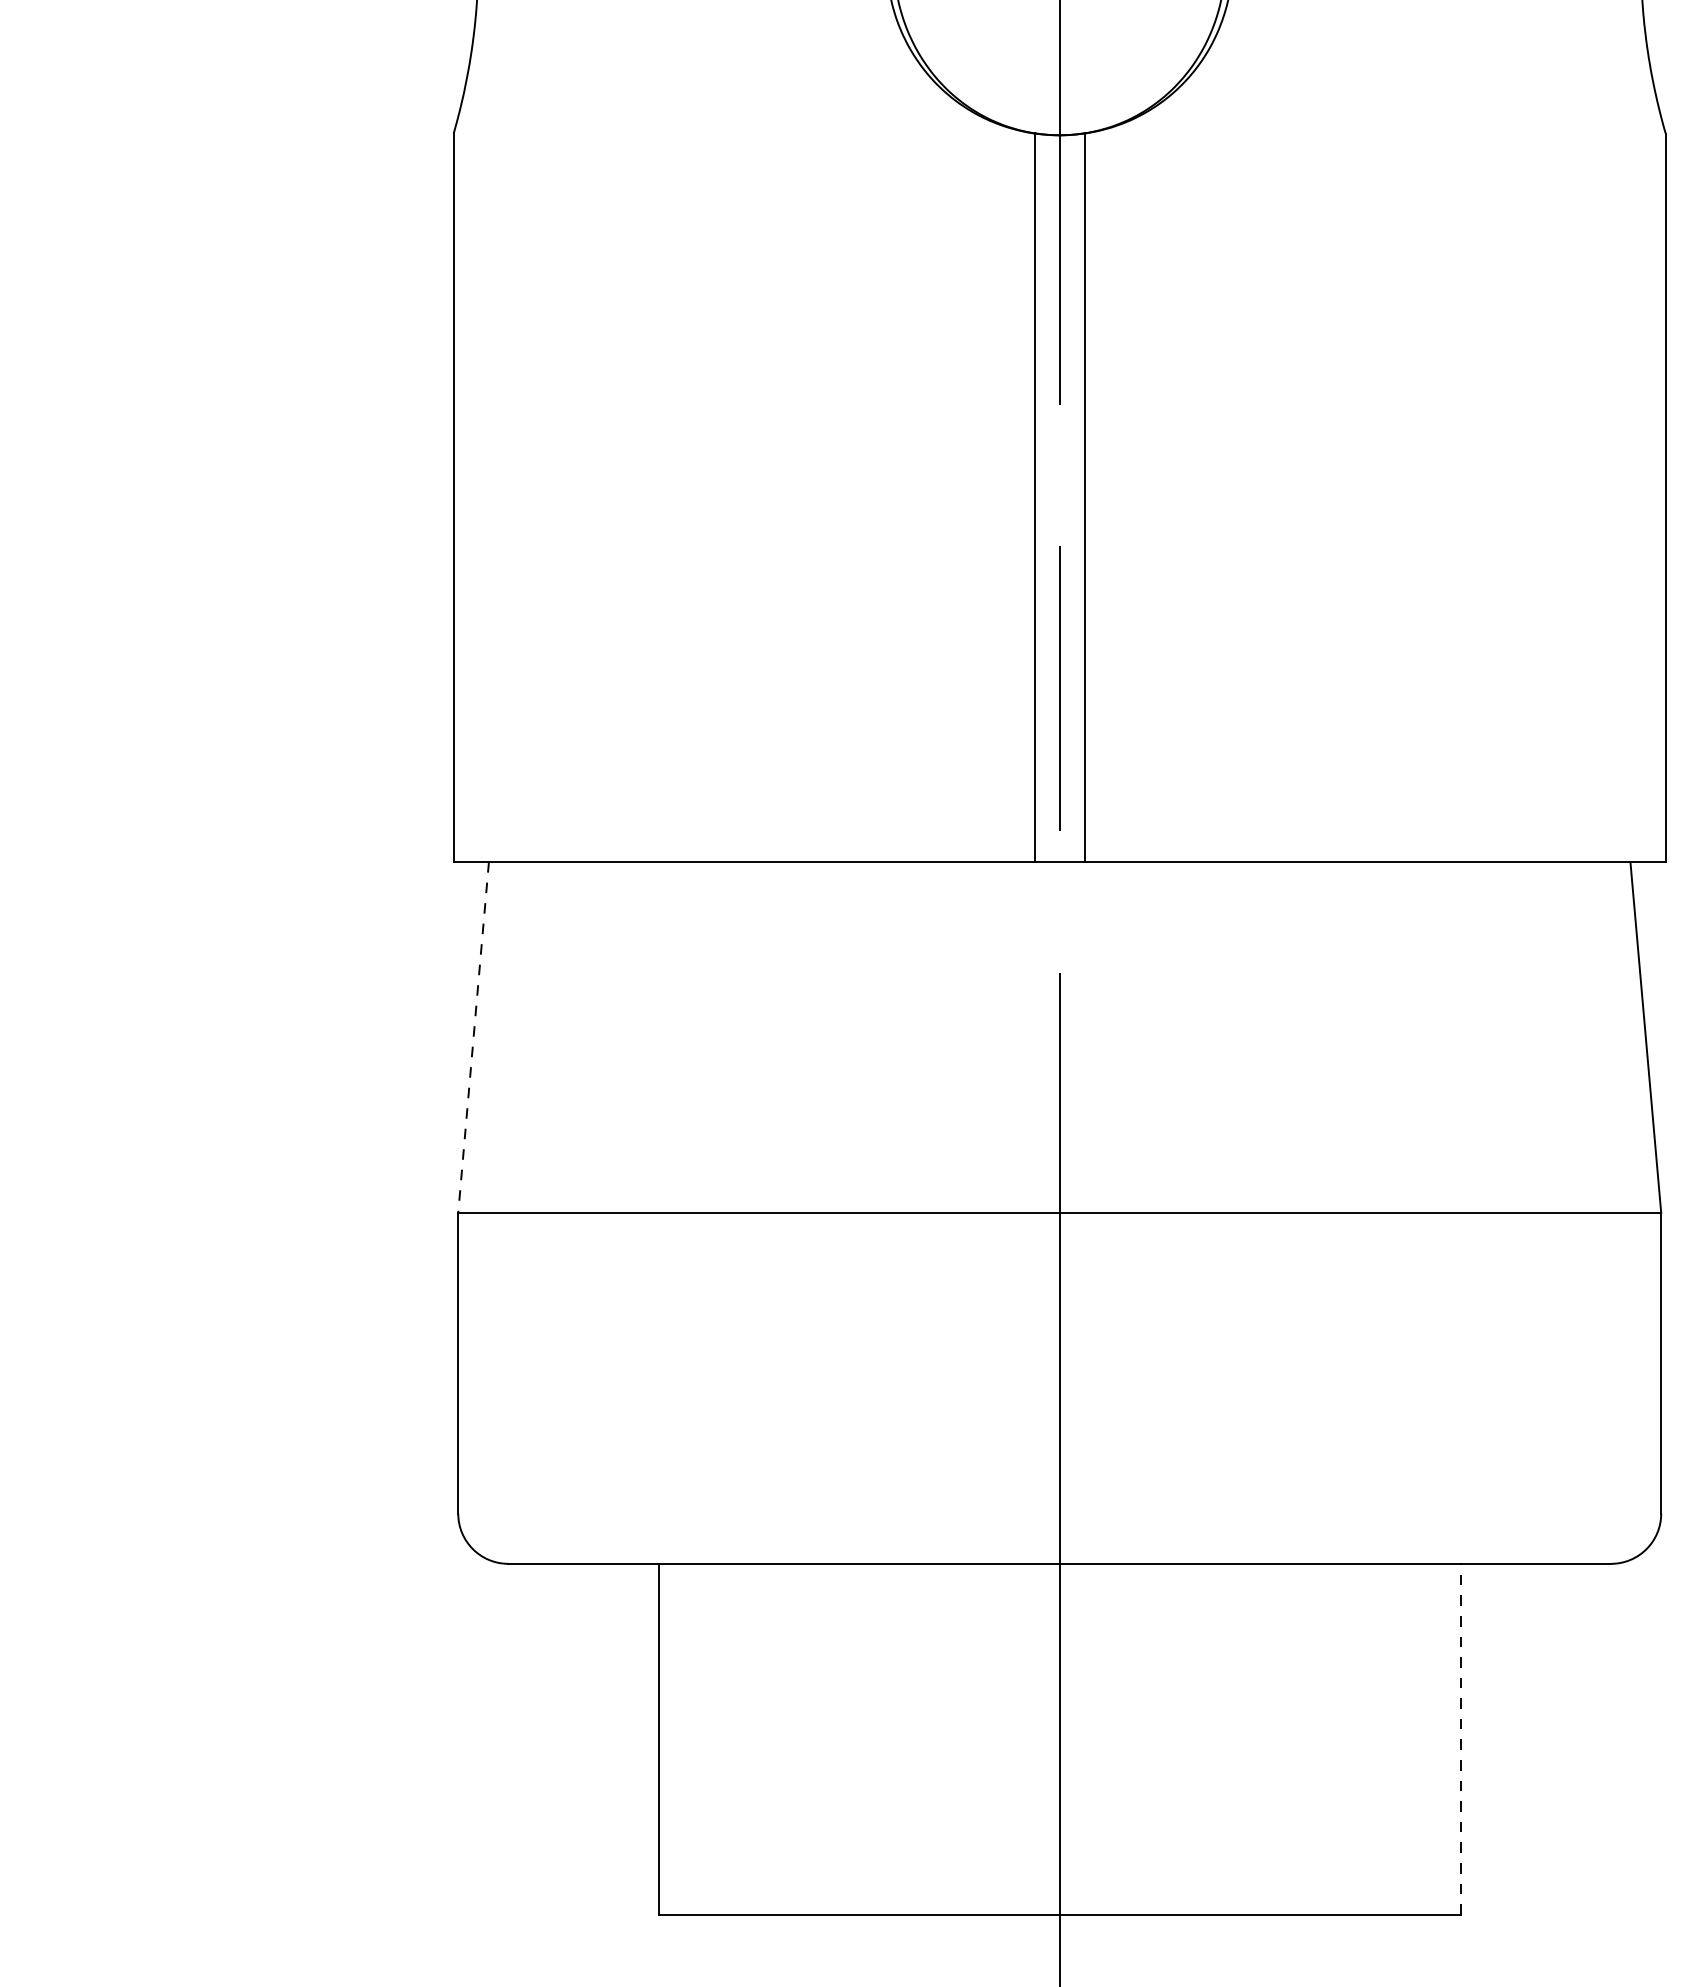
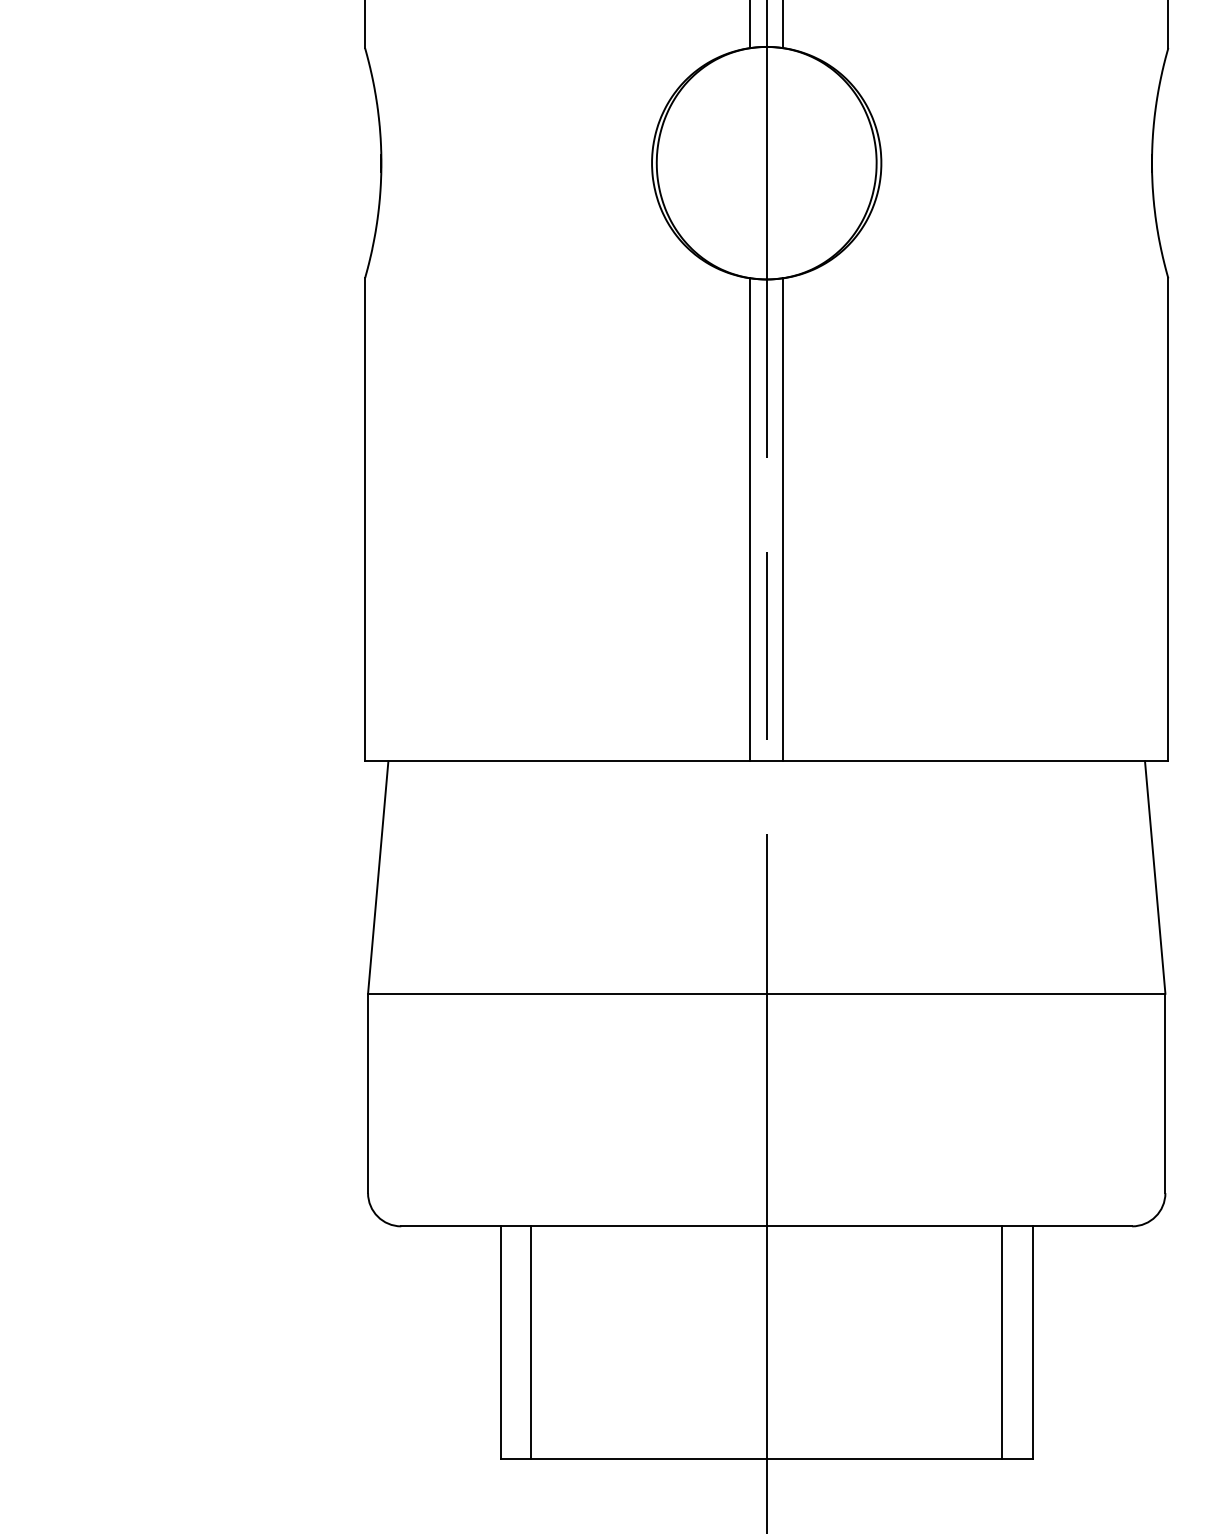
line: (474, 1037) -> (378, 877), dashed -> solid
line: (704, 1739) -> (531, 1342), added
line: (1415, 1739) -> (1002, 1342), added
line: (1460, 1739) -> (1032, 1342), dashed -> solid

